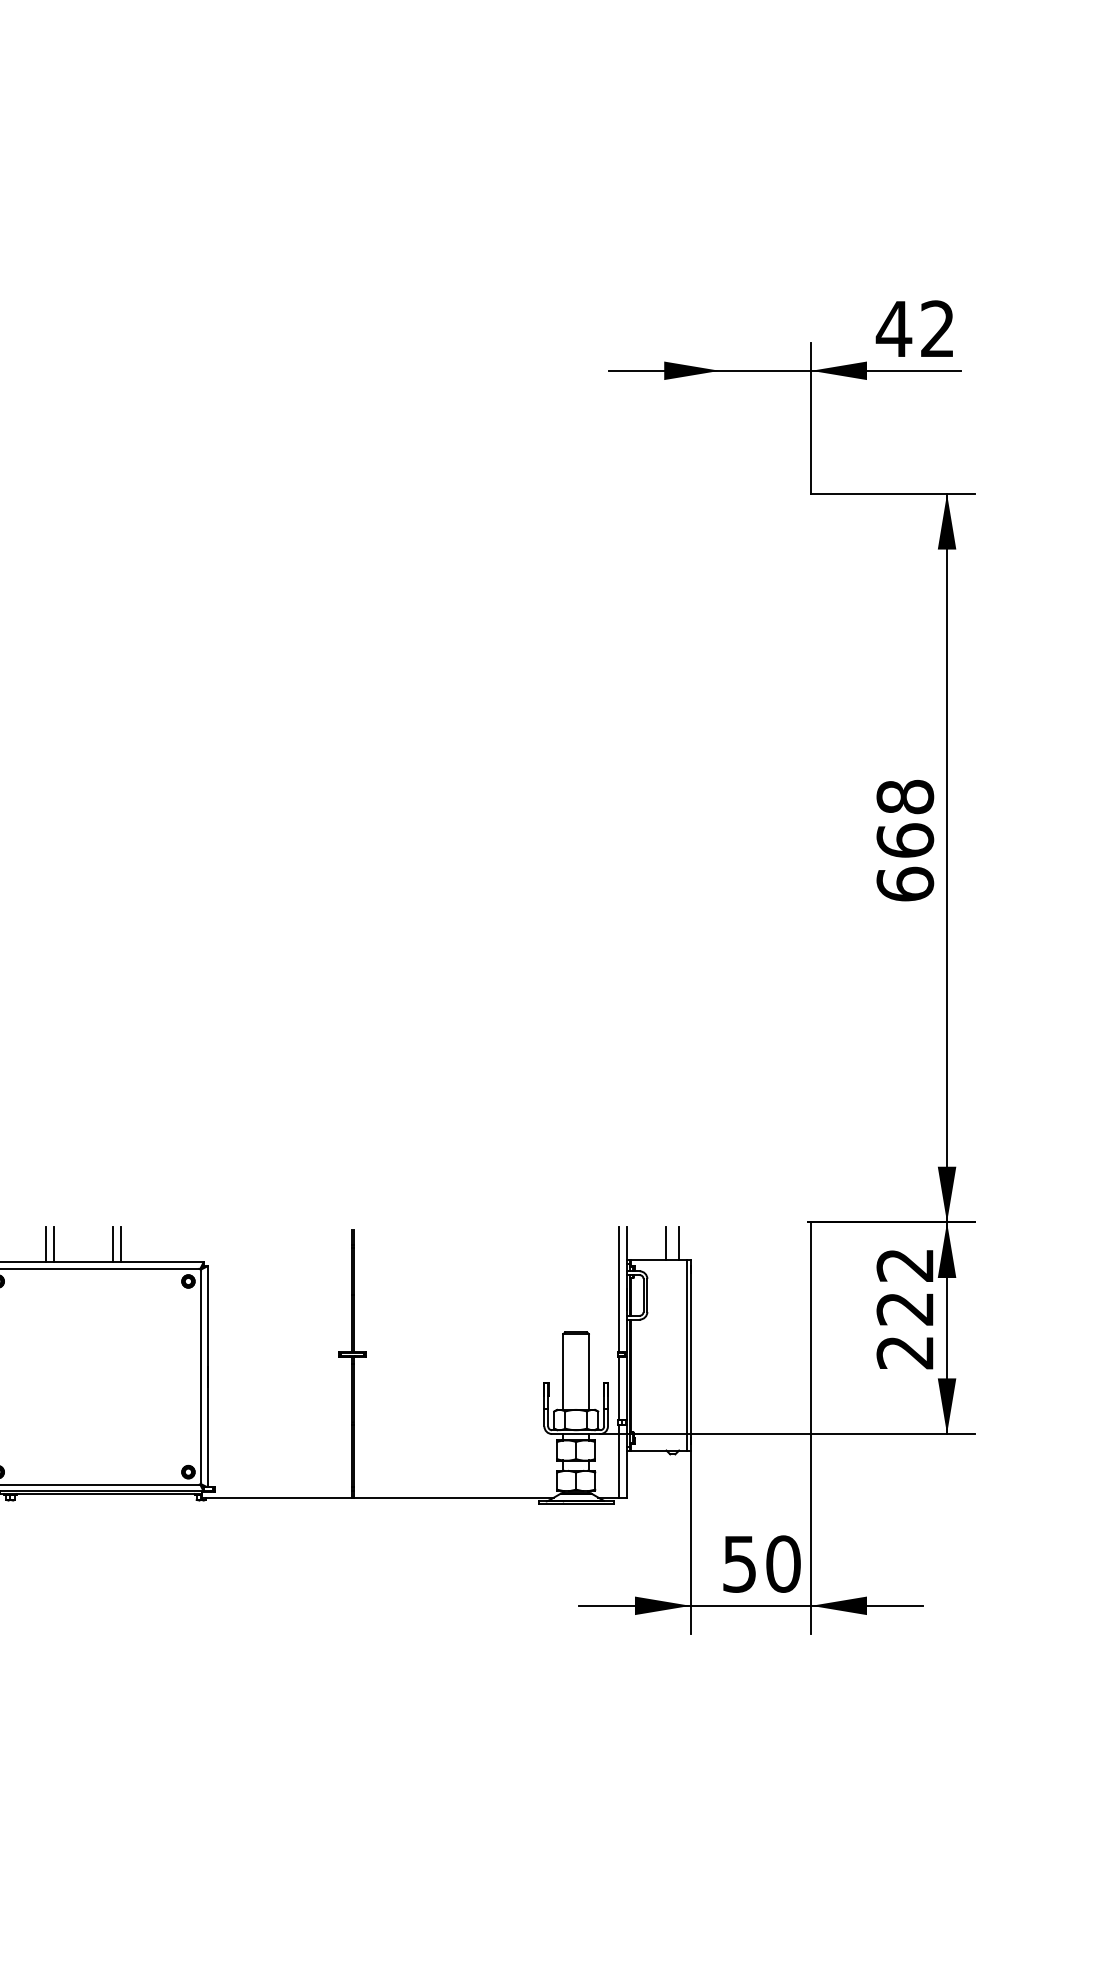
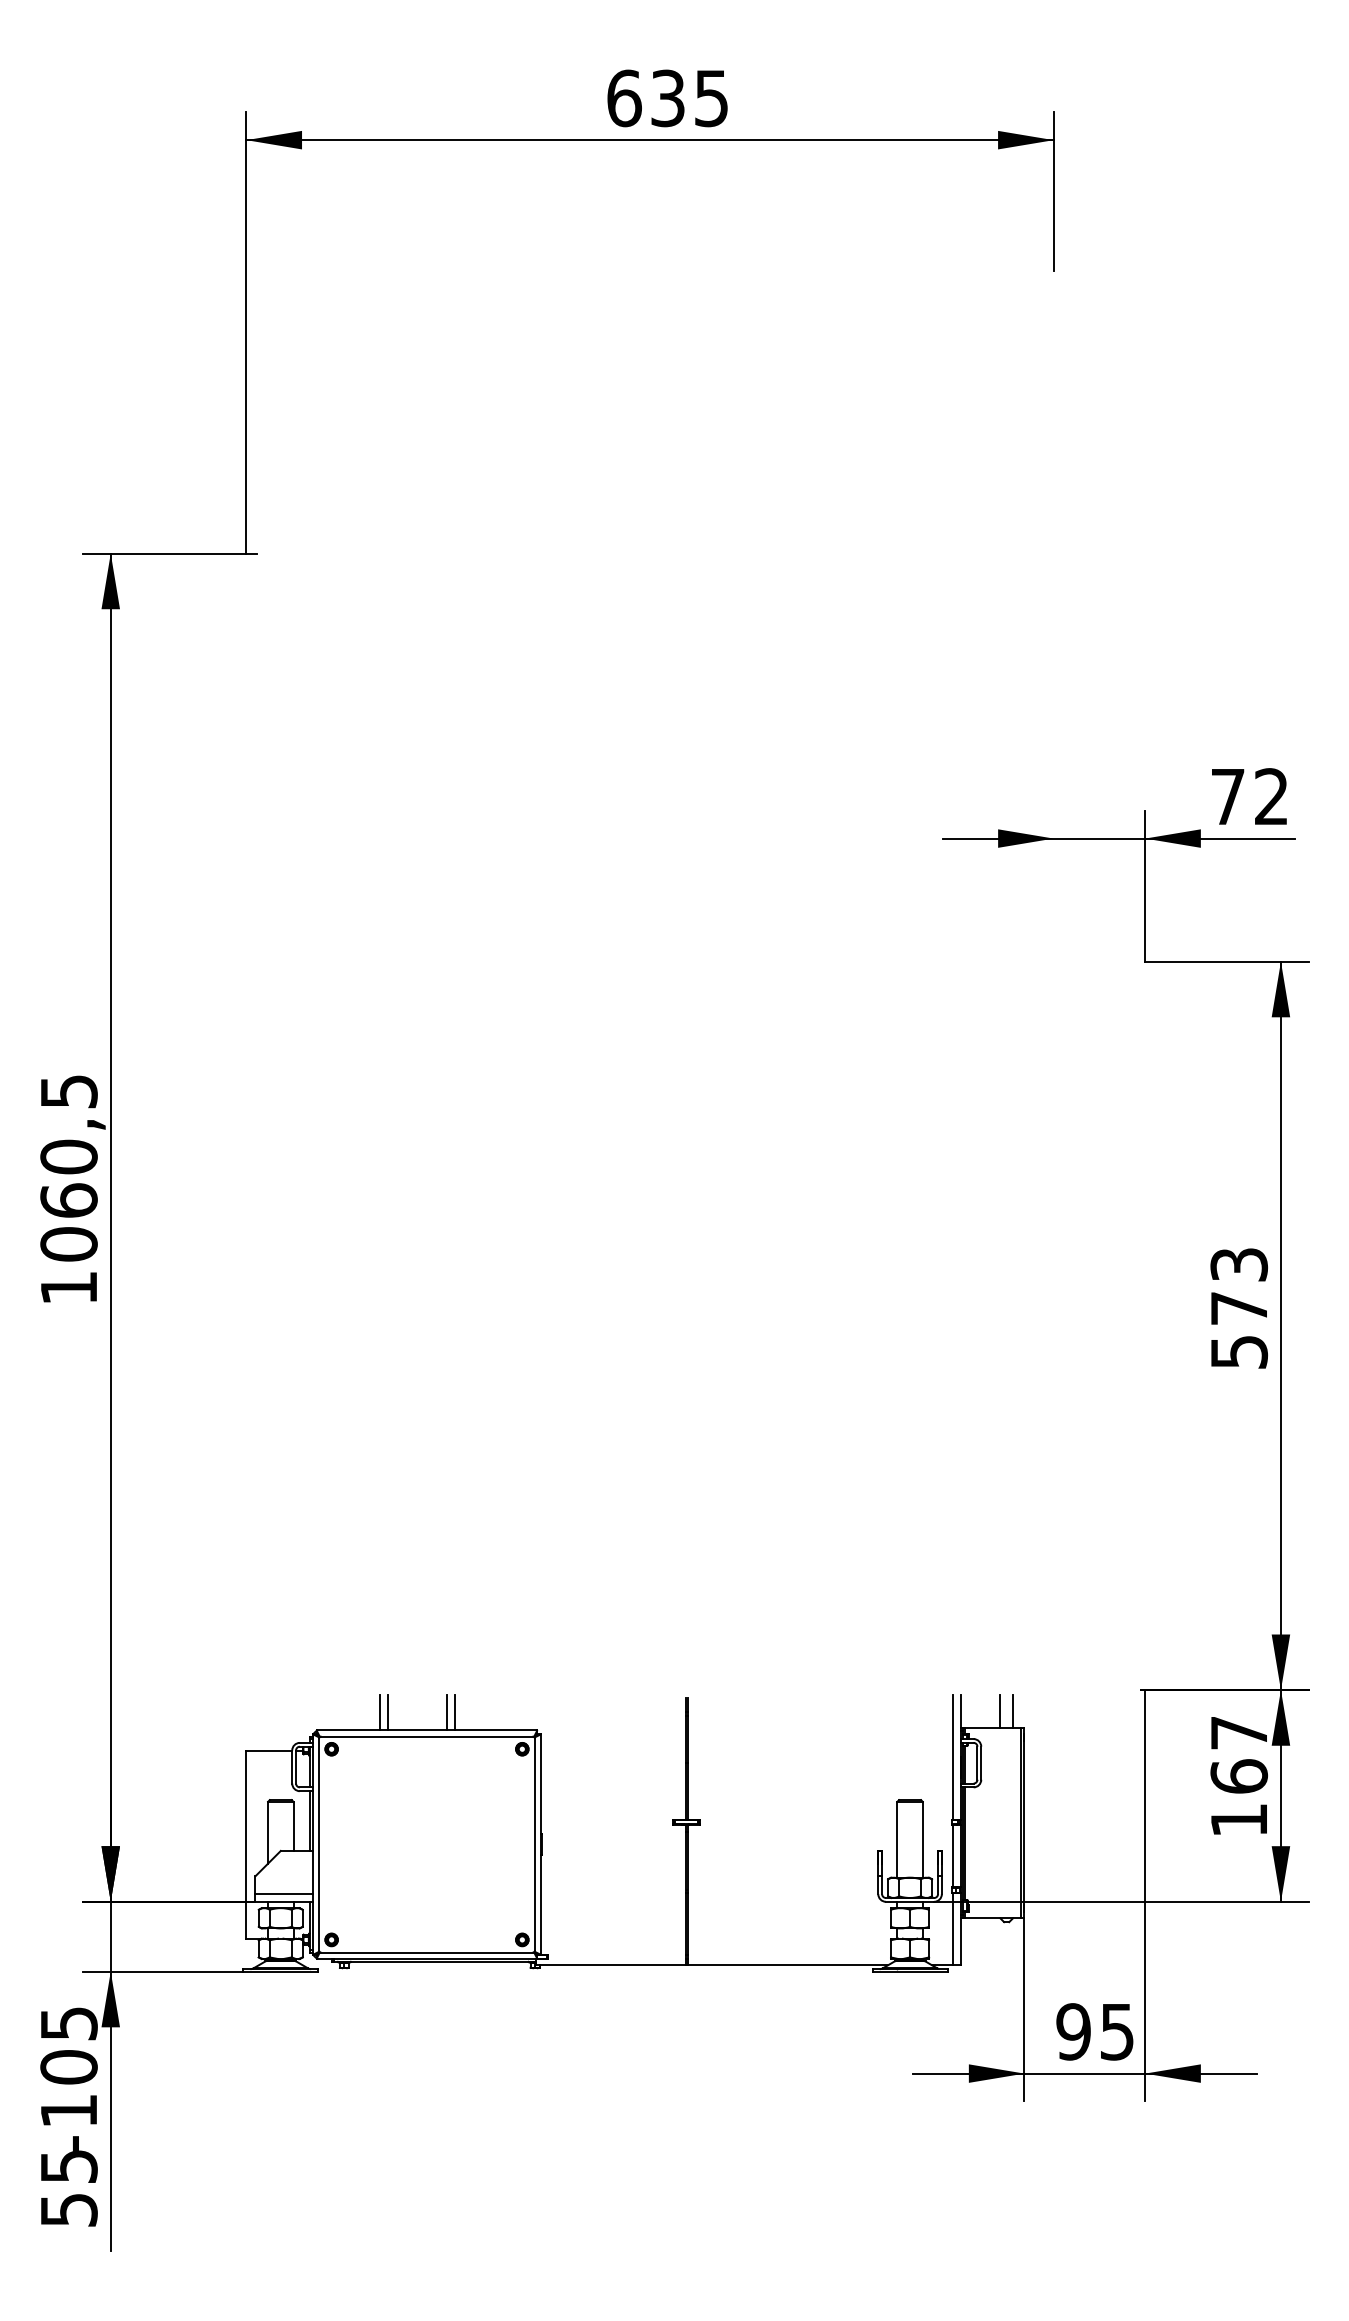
text: (893, 328) -> (1227, 796), 42 -> 72
text: (905, 840) -> (1239, 1308), 668 -> 573
text: (905, 1308) -> (1239, 1776), 222 -> 167
text: (761, 1563) -> (1095, 2031), 50 -> 95

